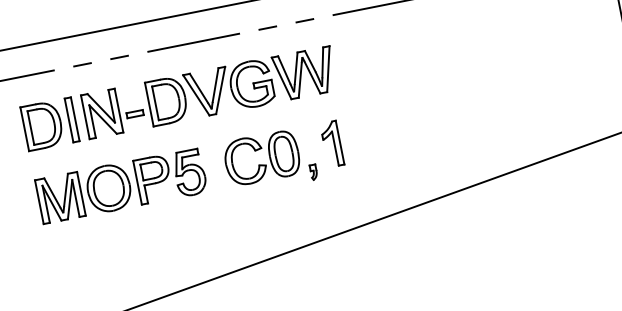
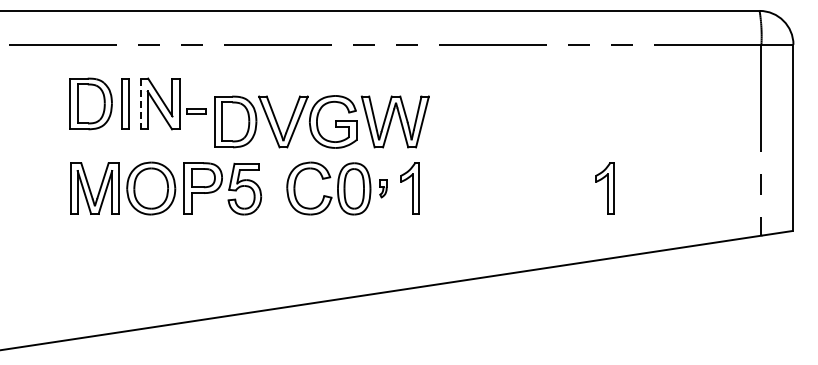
part: (241, 85) -> (321, 121), moved
part: (499, 110) -> (604, 188), added
line: (85, 117) -> (140, 104), solid -> dashed
part: (313, 171) -> (383, 188), moved

